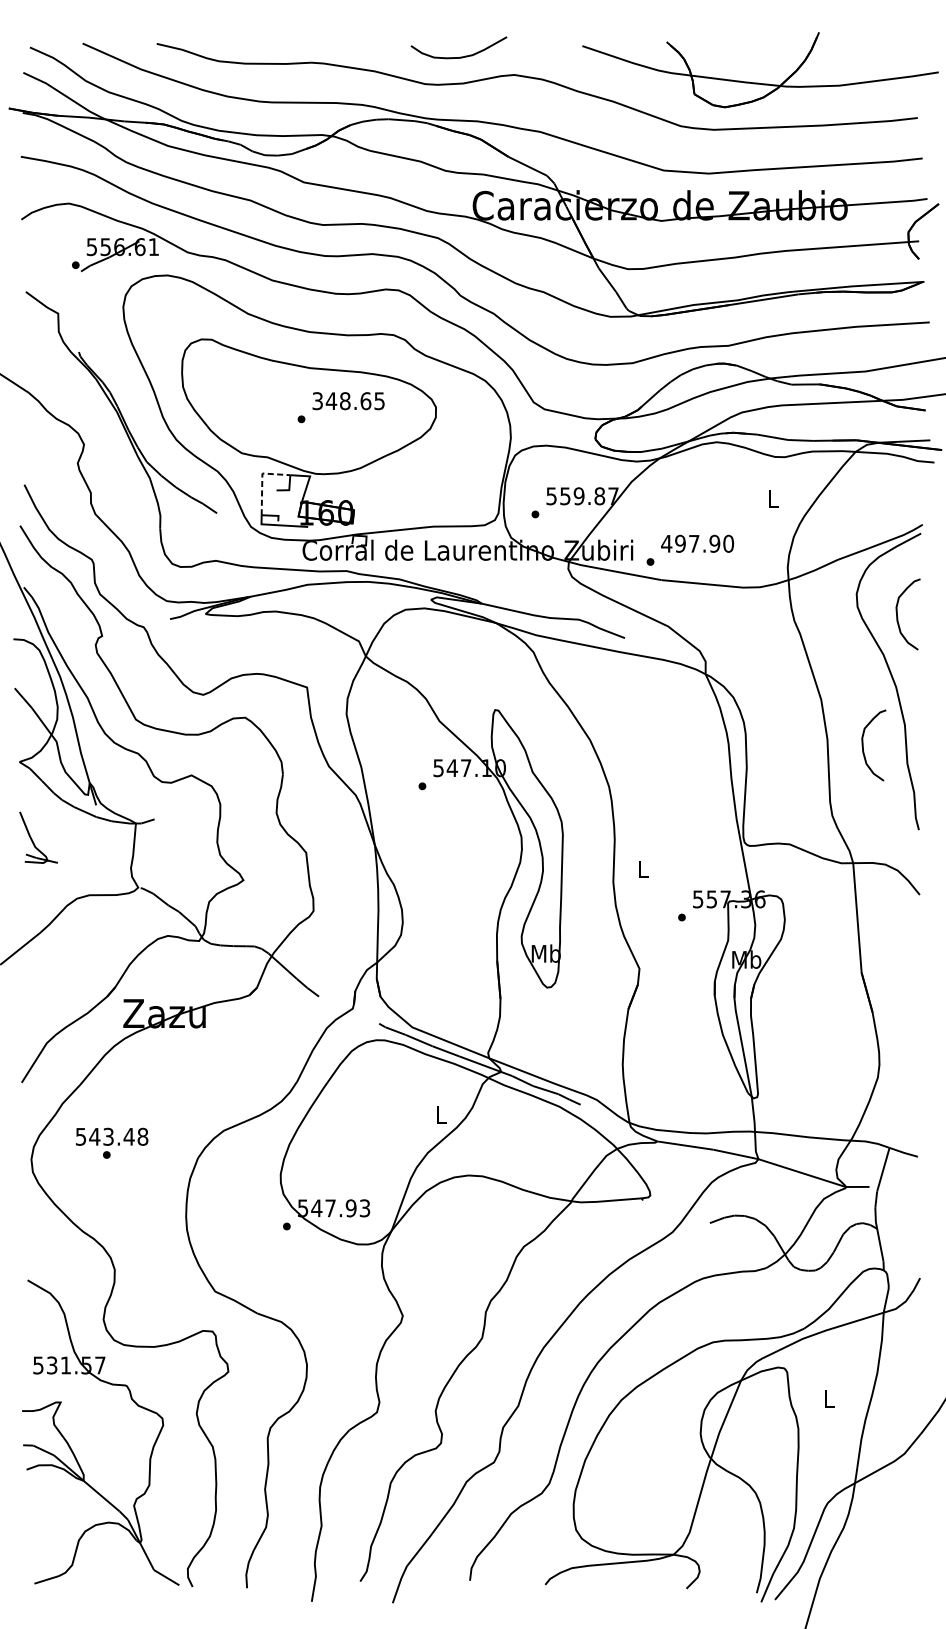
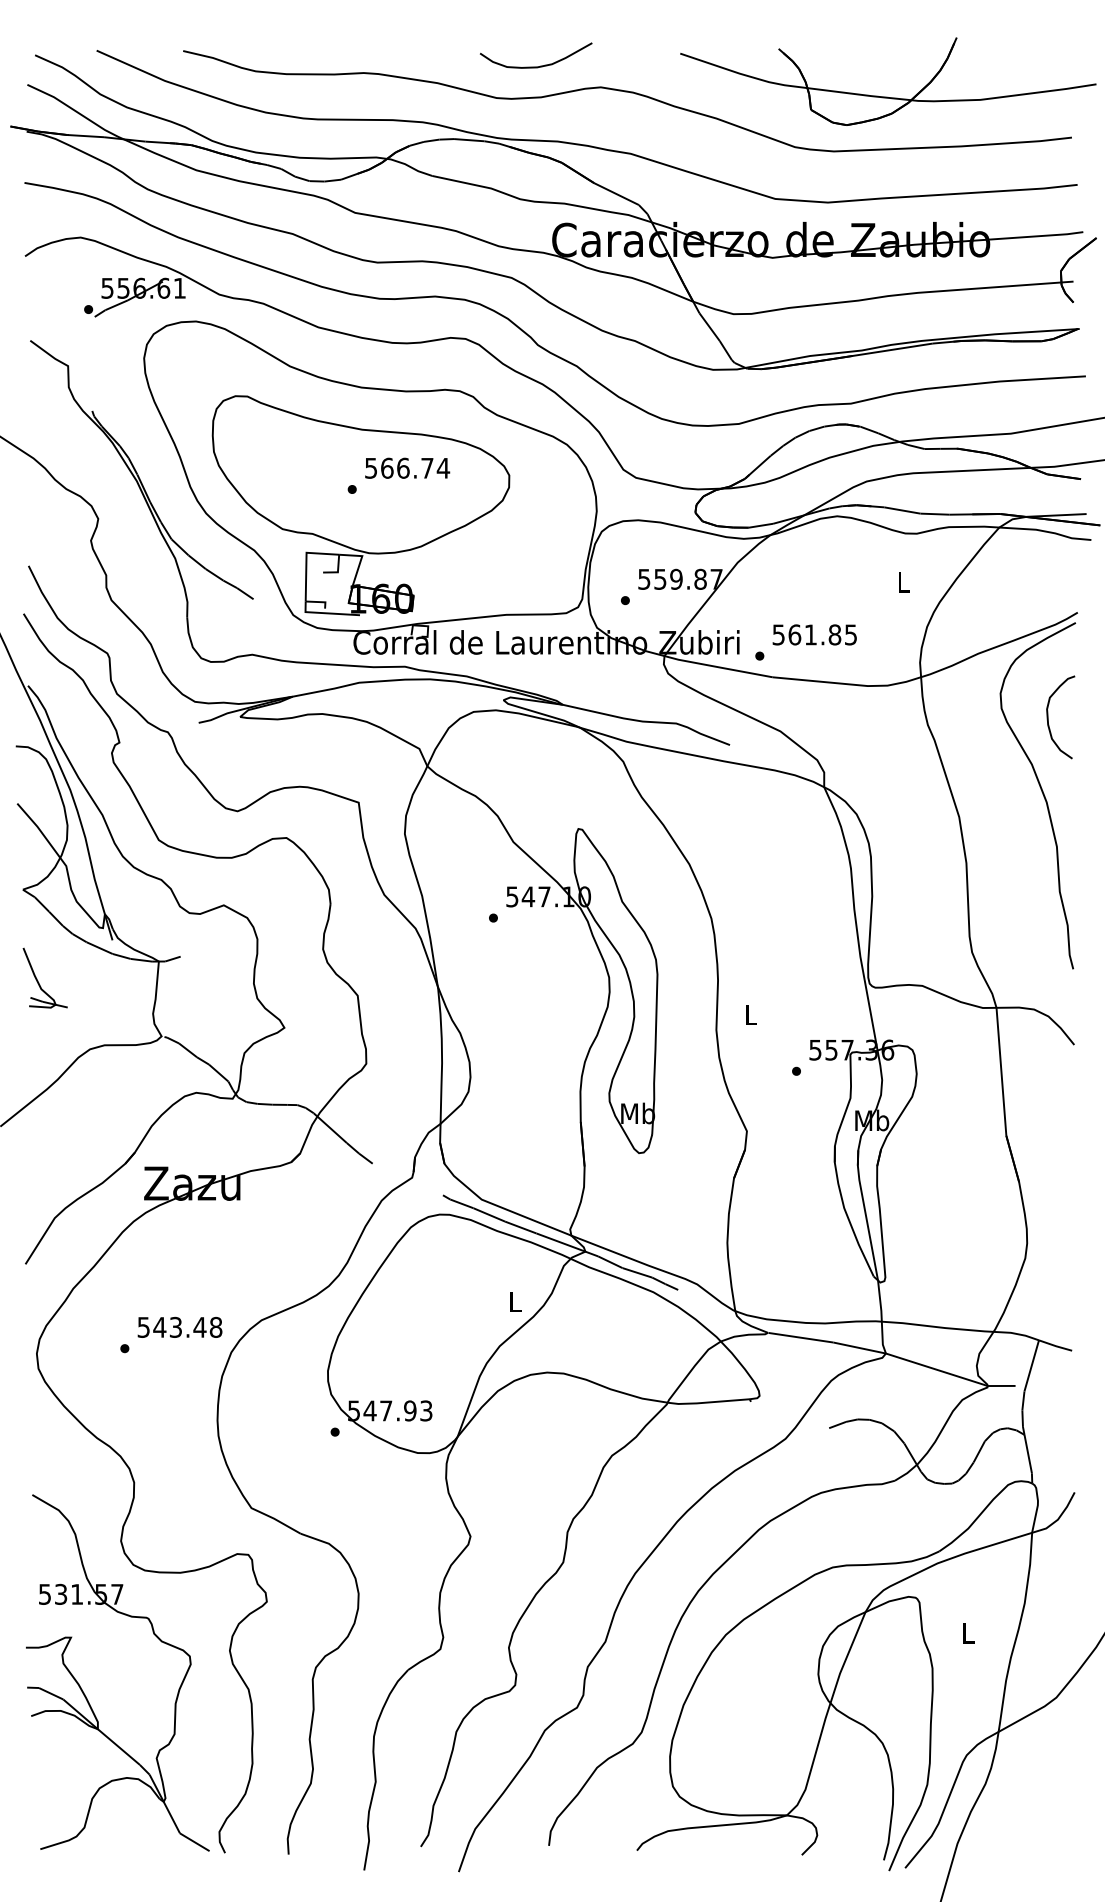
text: (348, 400) -> (407, 467), 348.65 -> 566.74
line: (262, 479) -> (306, 559), dashed -> solid
text: (697, 543) -> (814, 634), 497.90 -> 561.85
curve: (863, 745) -> (1008, 870), removed
text: (111, 1136) -> (179, 1326), moved

